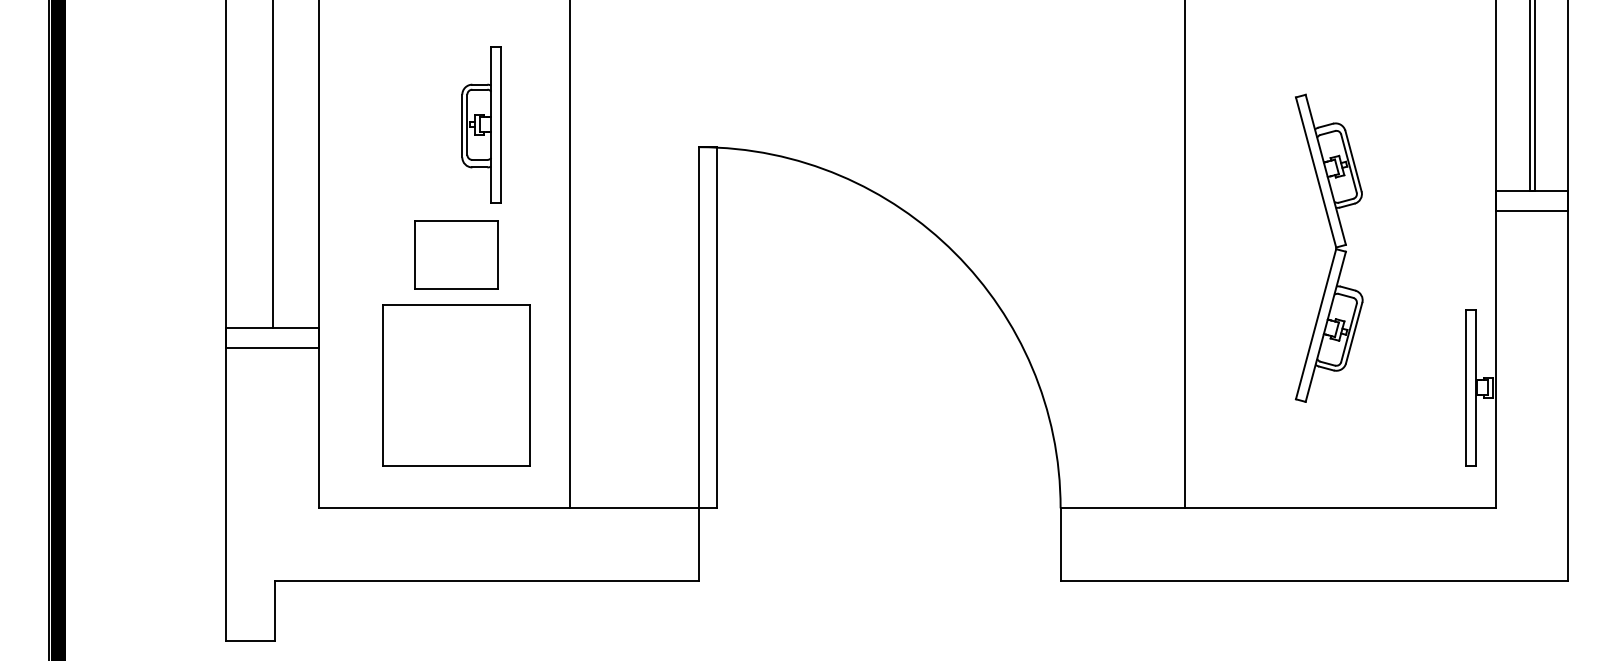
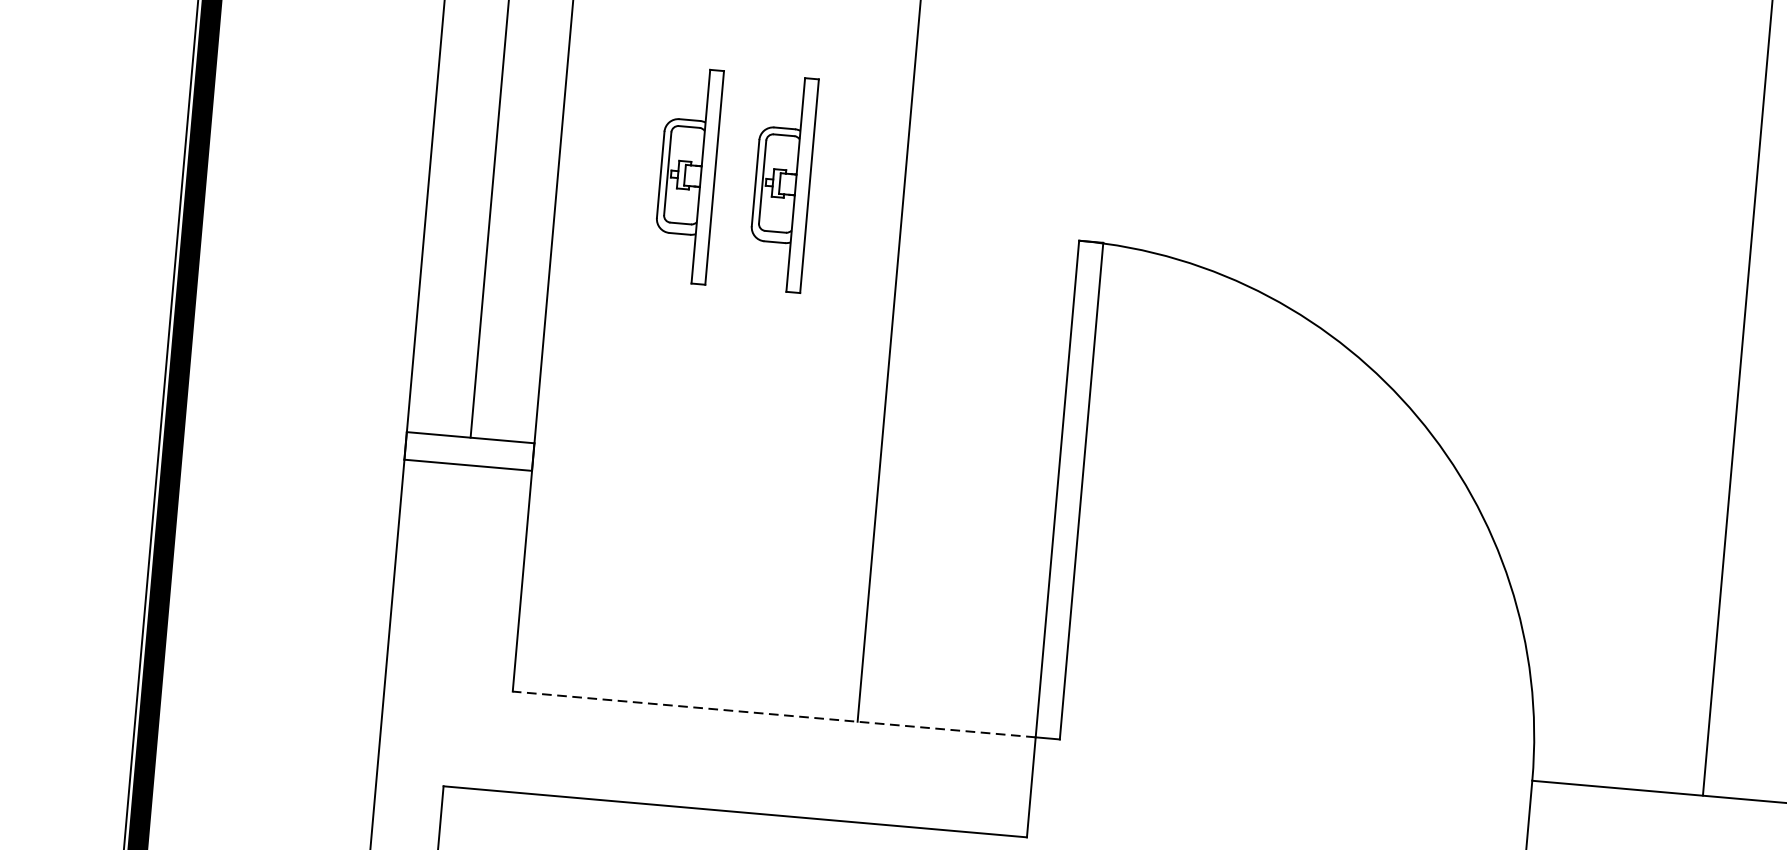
part: (412, 124) -> (687, 175), added
part: (456, 254) -> (732, 359), removed
part: (456, 385) -> (716, 539), removed
line: (508, 508) -> (773, 714), solid -> dashed

